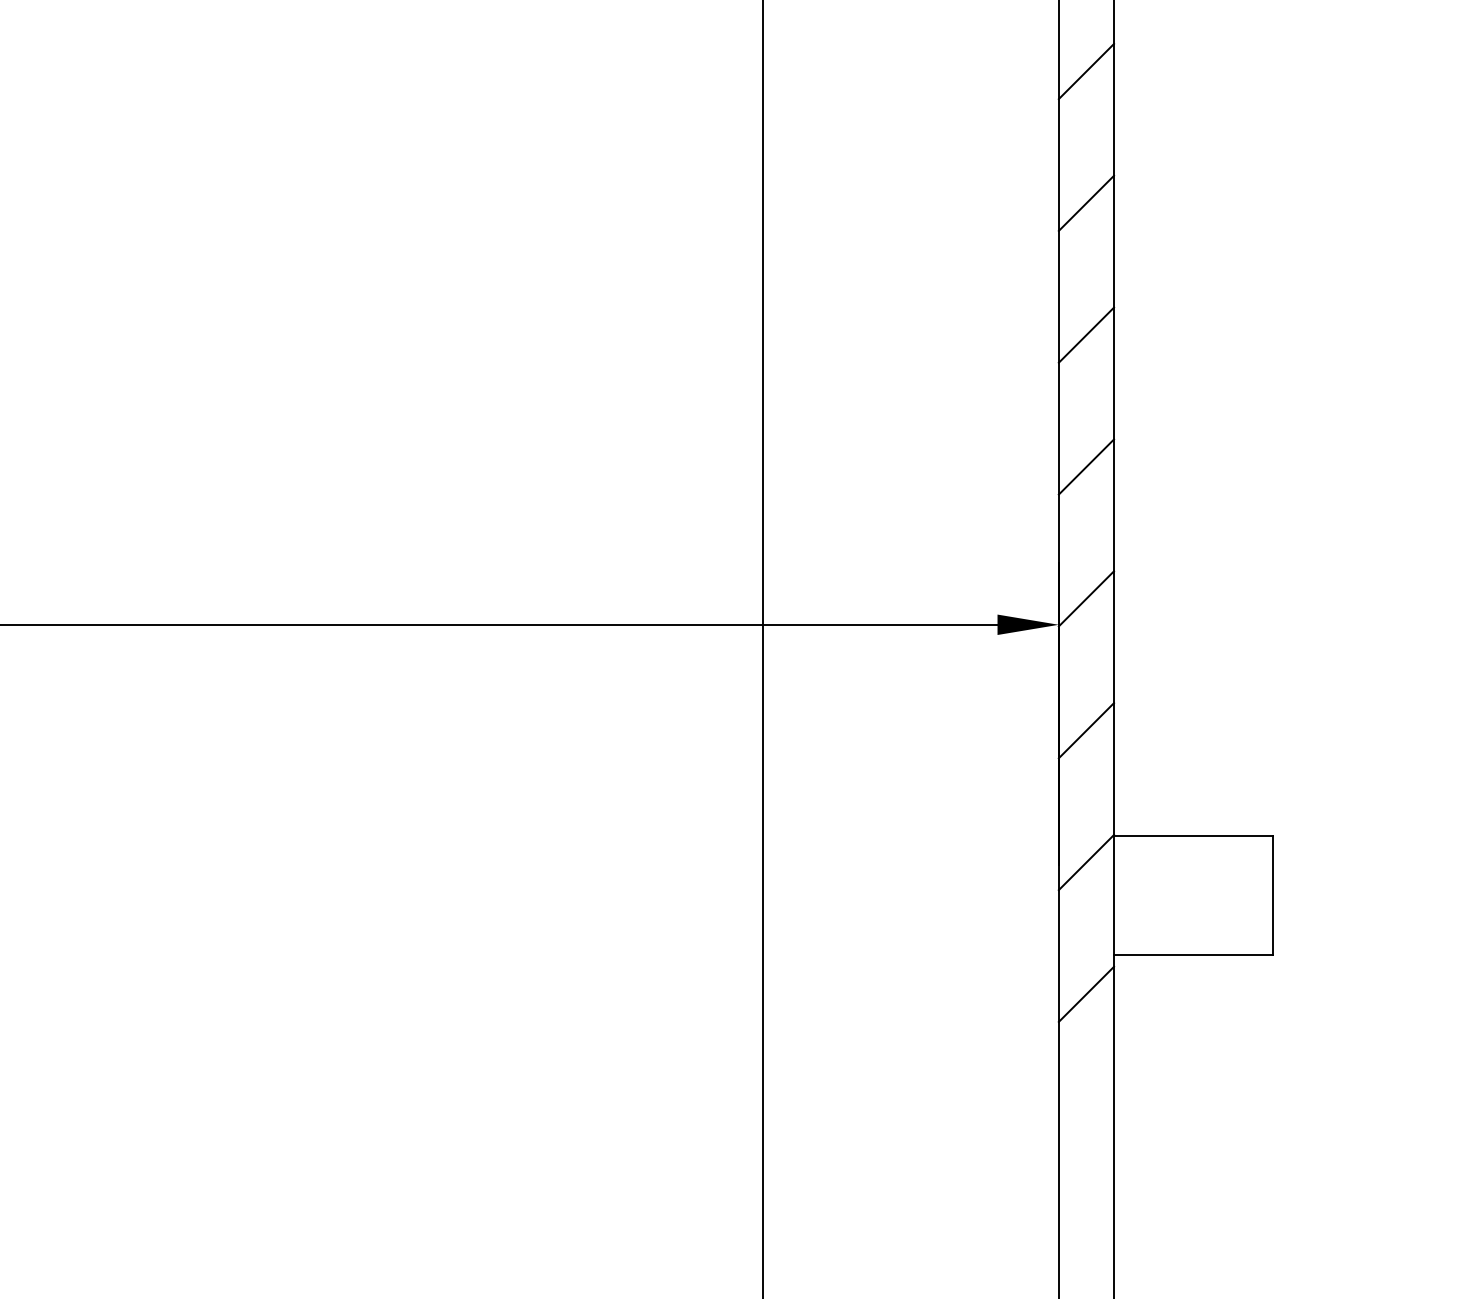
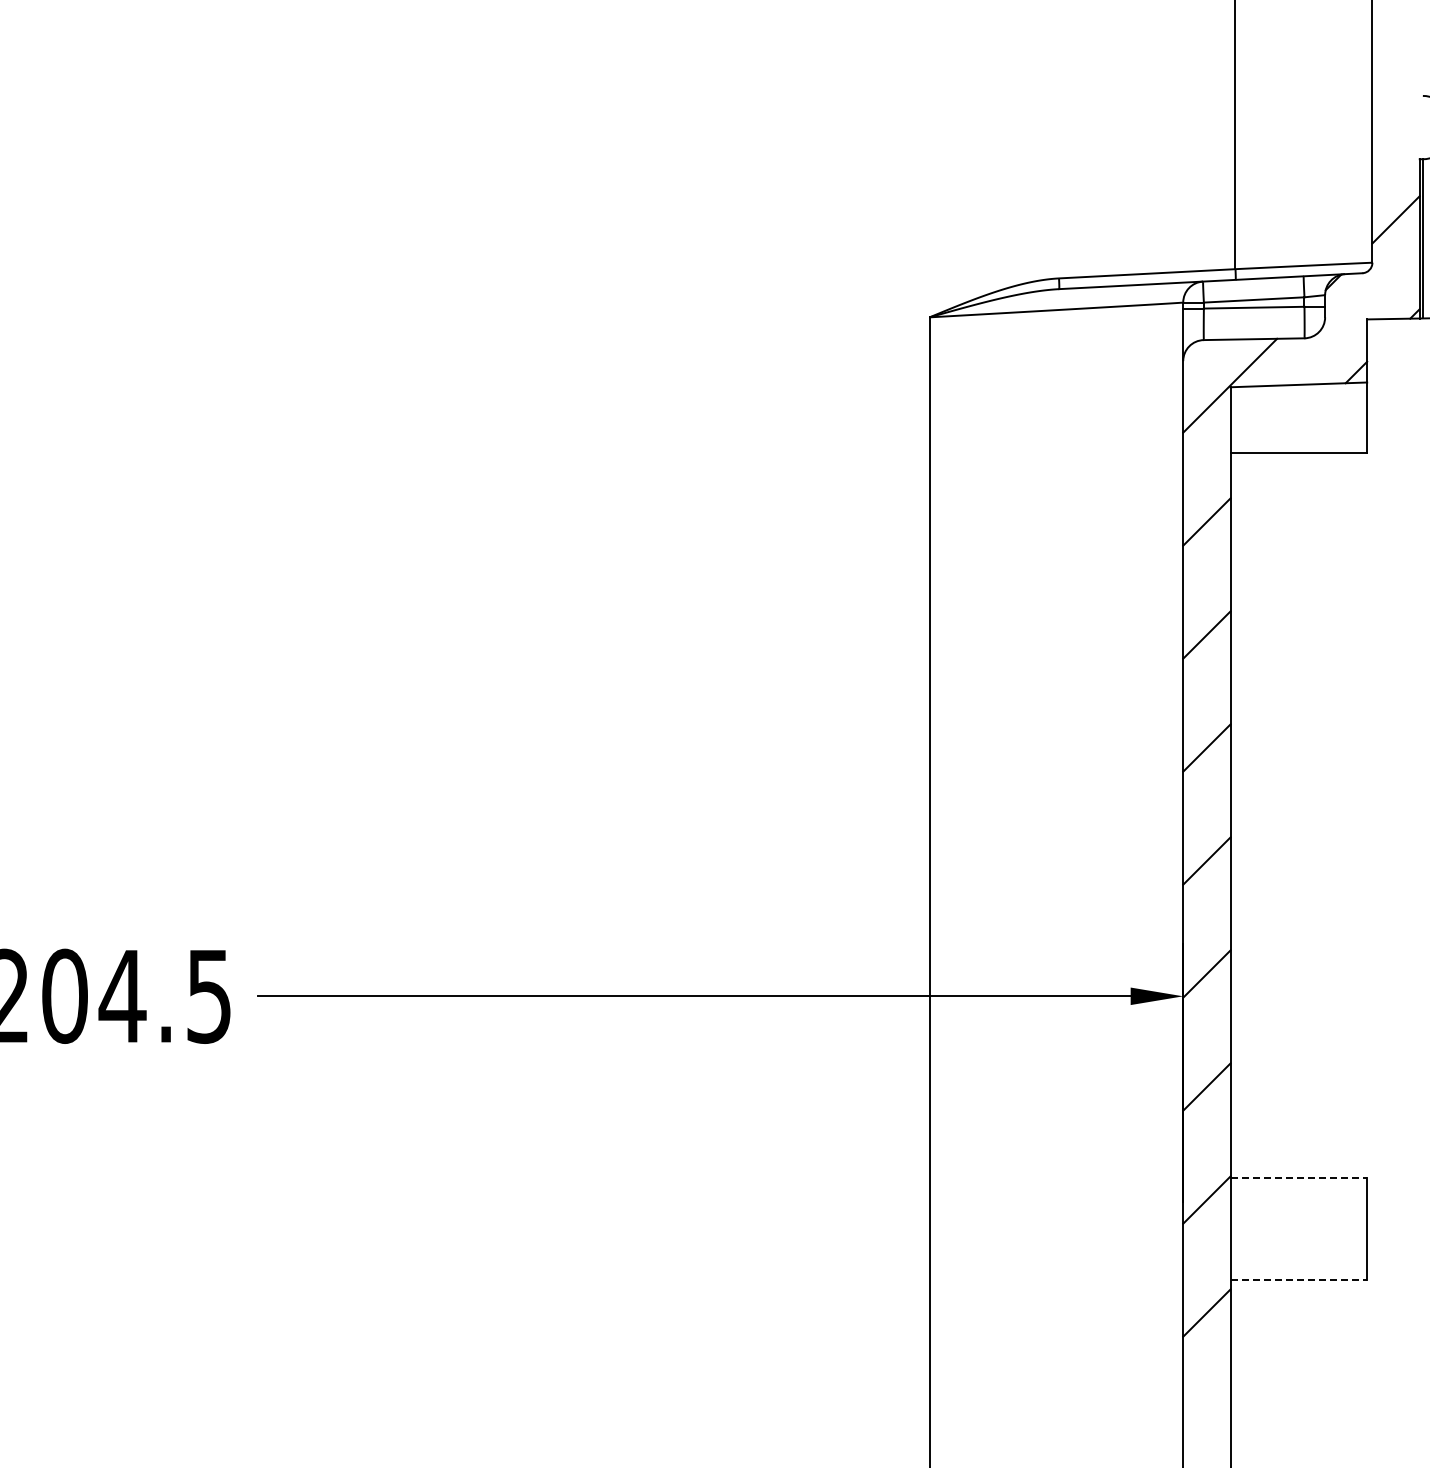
line: (1194, 836) -> (1299, 1177), solid -> dashed
line: (1194, 955) -> (1299, 1279), solid -> dashed

